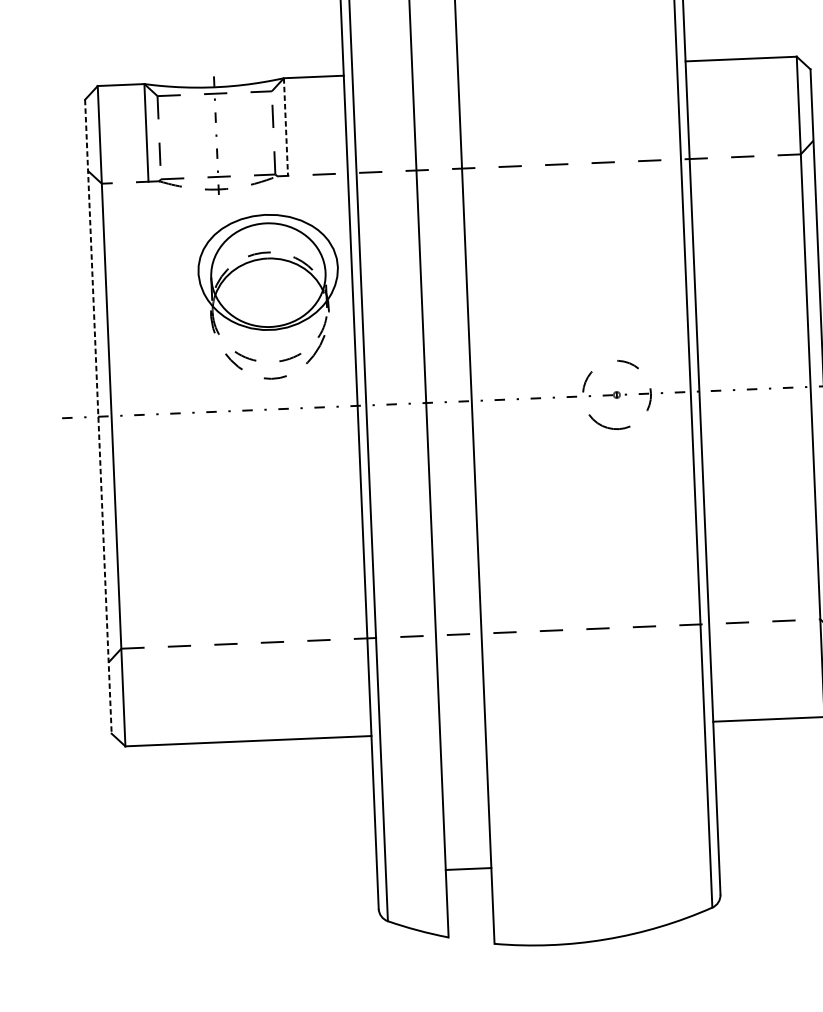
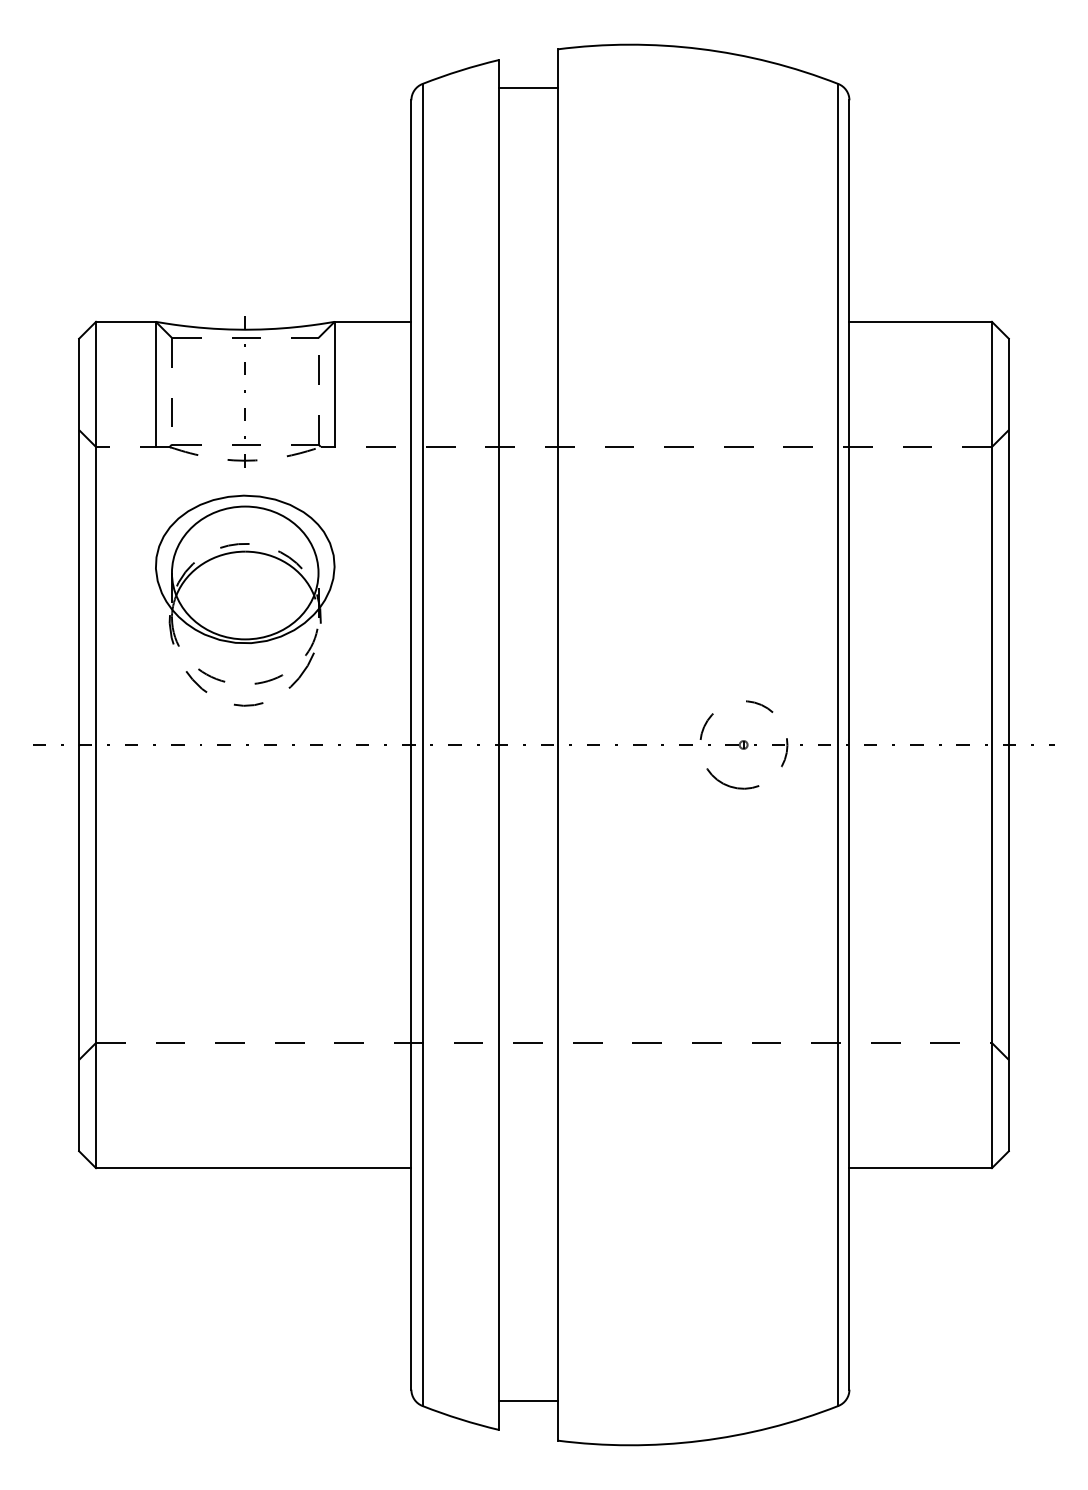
line: (285, 127) -> (334, 384), dashed -> solid
part: (269, 296) -> (245, 600), moved
line: (98, 417) -> (79, 745), dashed -> solid
line: (468, 869) -> (528, 1401), moved

